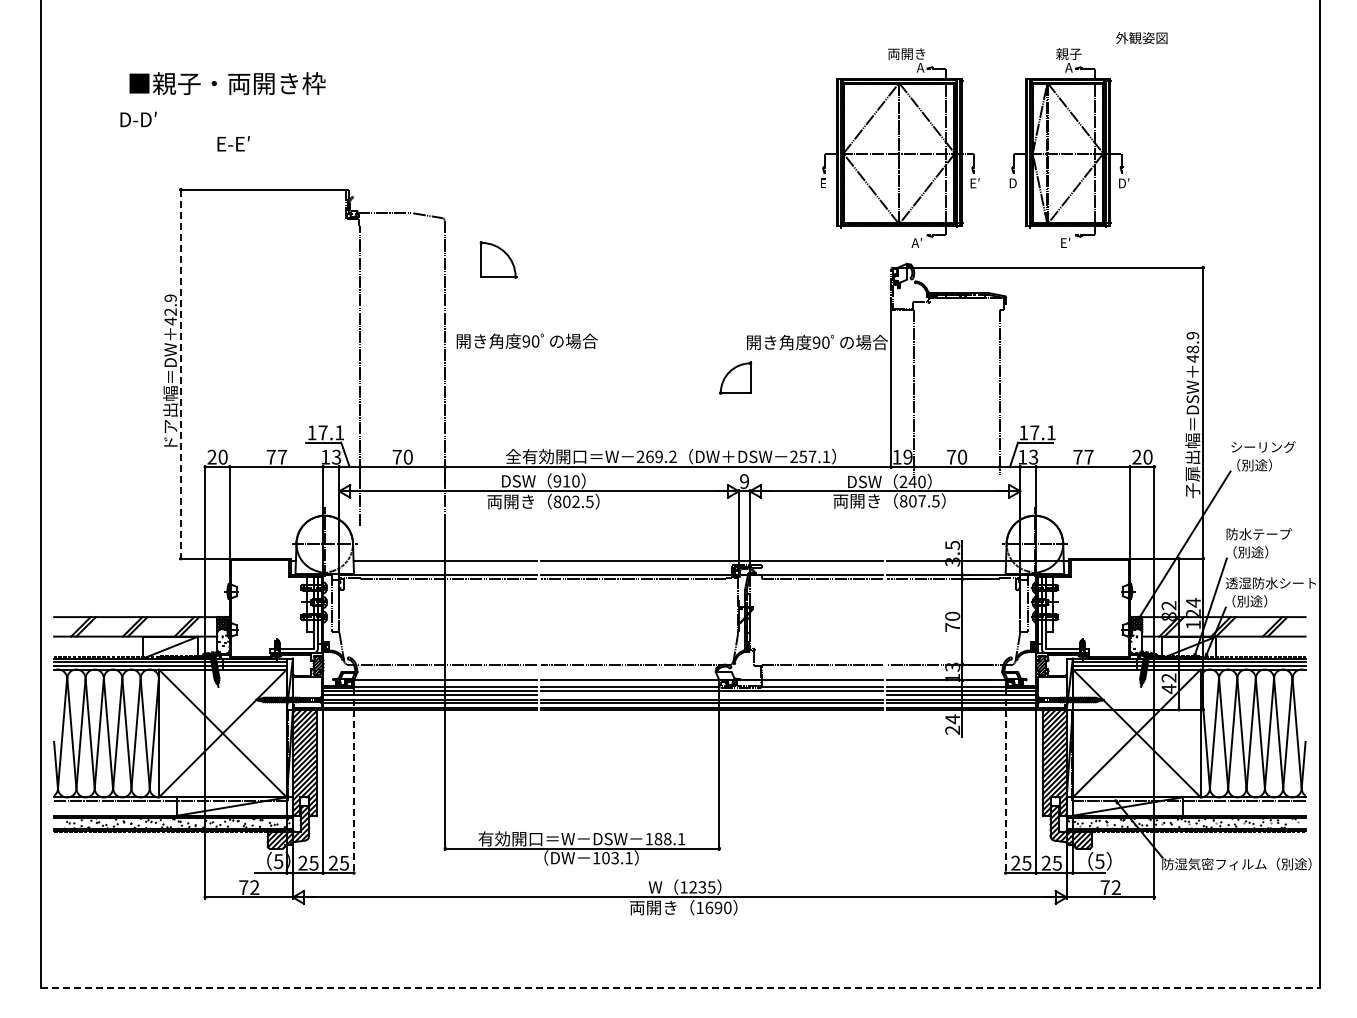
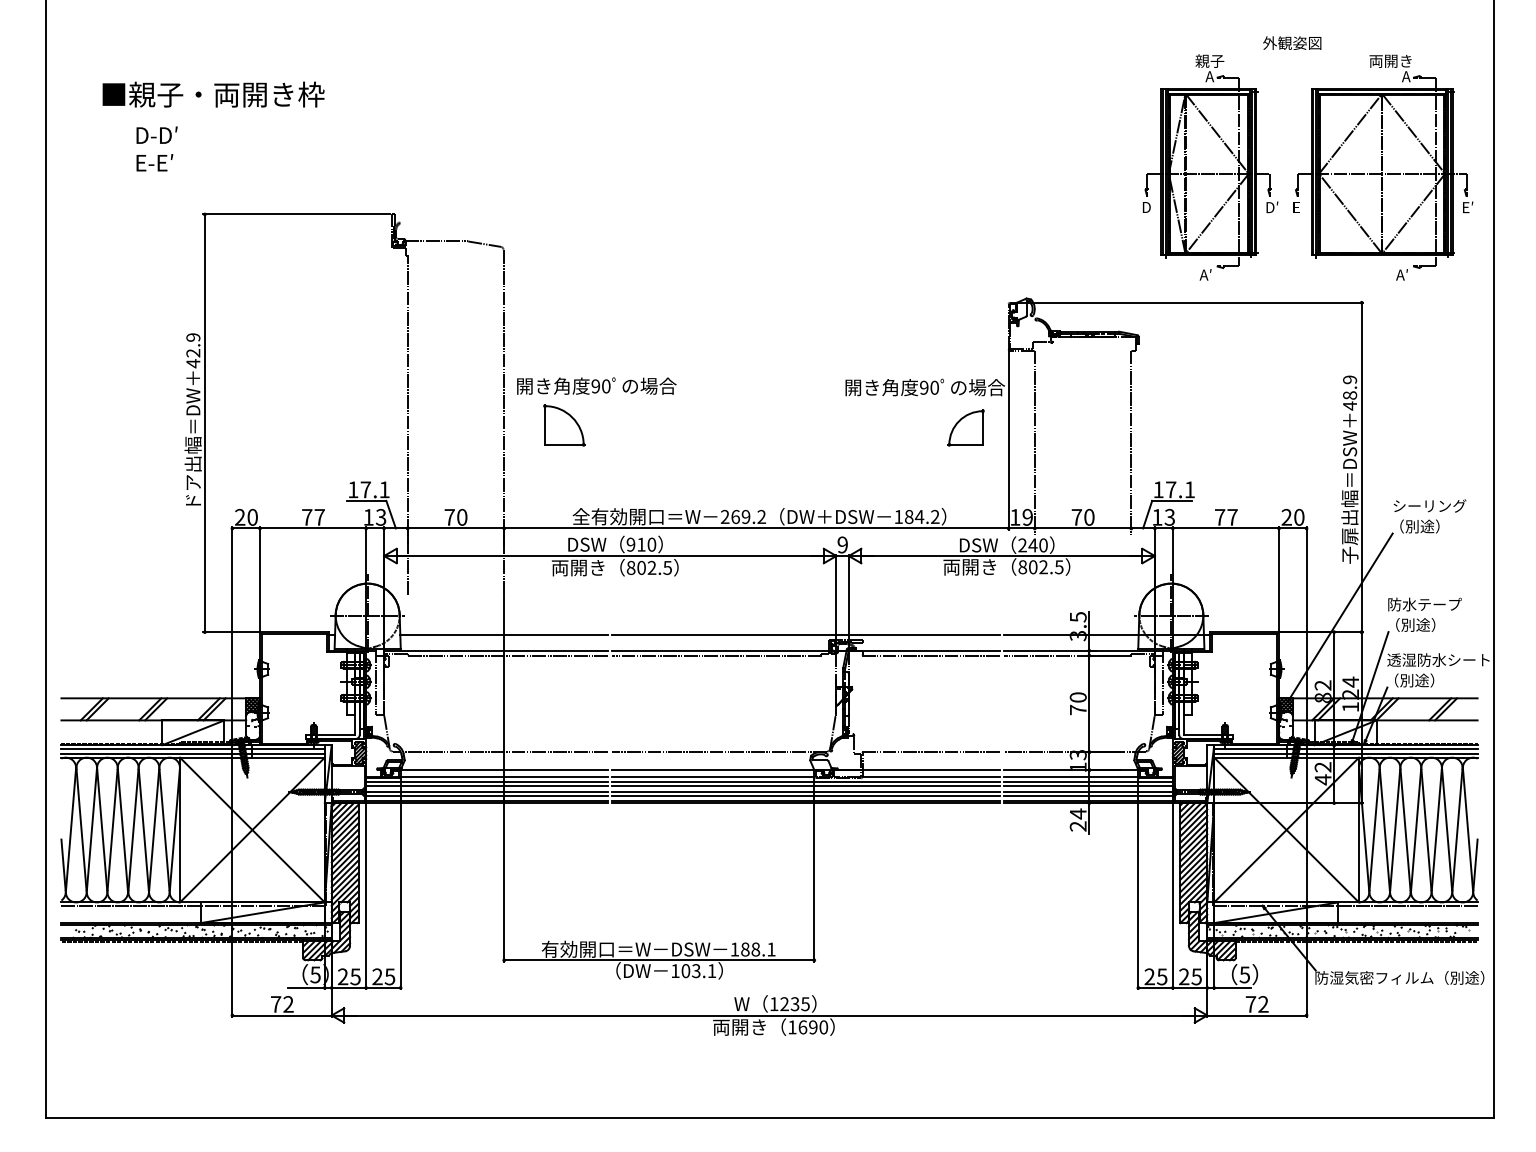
text: (227, 83) -> (213, 94), moved
text: (233, 143) -> (154, 162), moved
part: (900, 147) -> (1383, 166), moved
text: (1065, 242) -> (1205, 274), E′ -> A′
part: (498, 259) -> (564, 424), moved
line: (180, 374) -> (204, 423), dashed -> solid
part: (735, 377) -> (966, 427), moved
text: (810, 456) -> (917, 516), 257.1 -> 184.2
text: (921, 501) -> (1042, 567), 807.5 -> 802.5
line: (711, 694) -> (805, 785), added
line: (353, 781) -> (400, 884), dashed -> solid
line: (1005, 781) -> (1138, 884), dashed -> solid
line: (680, 987) -> (770, 1117), dashed -> solid

